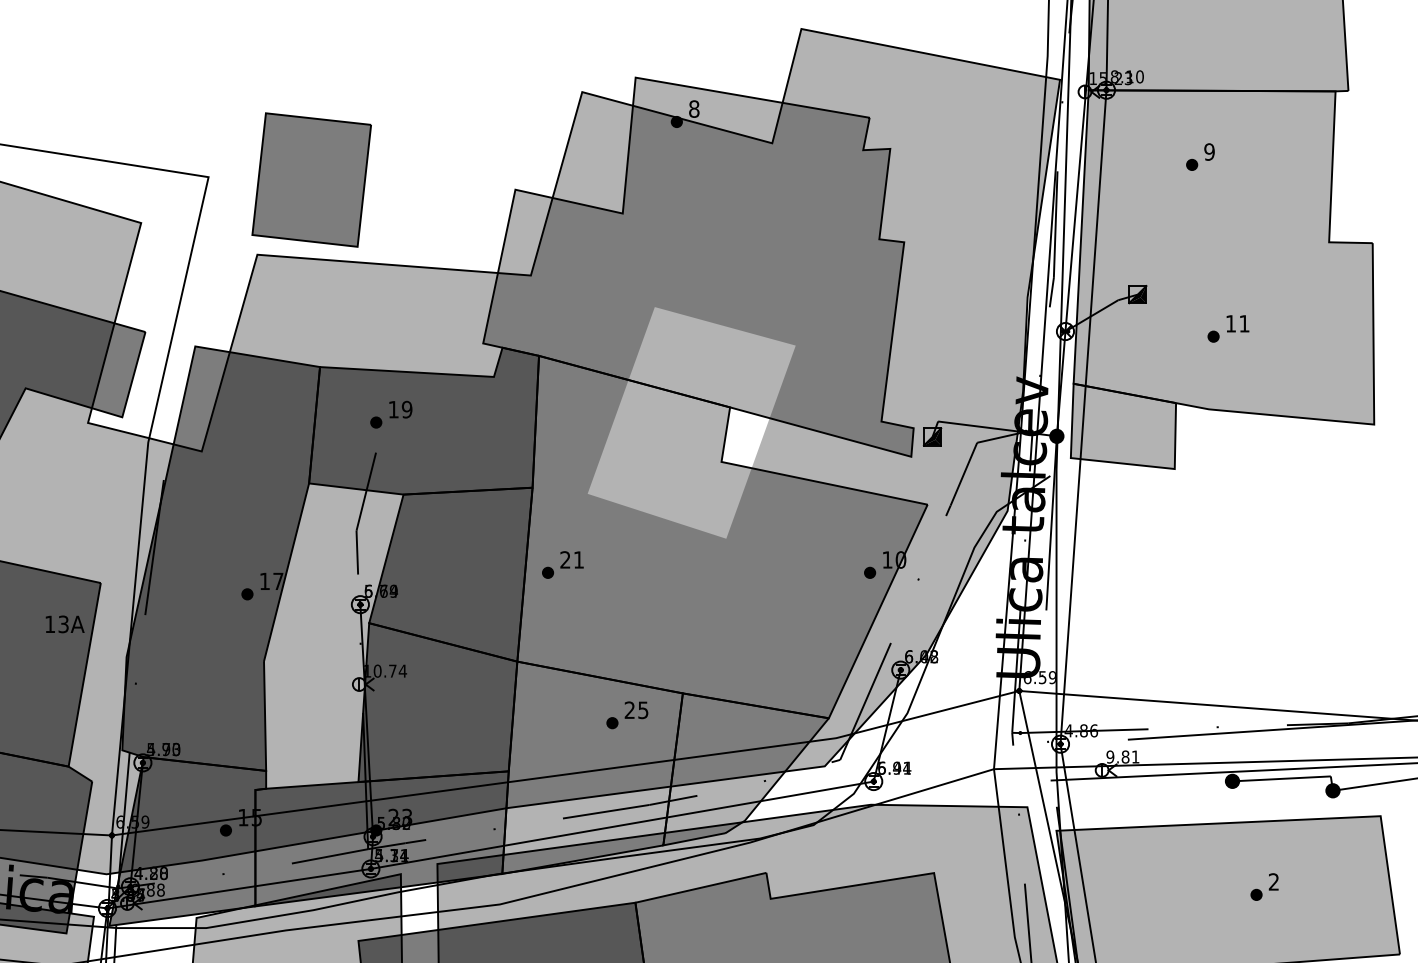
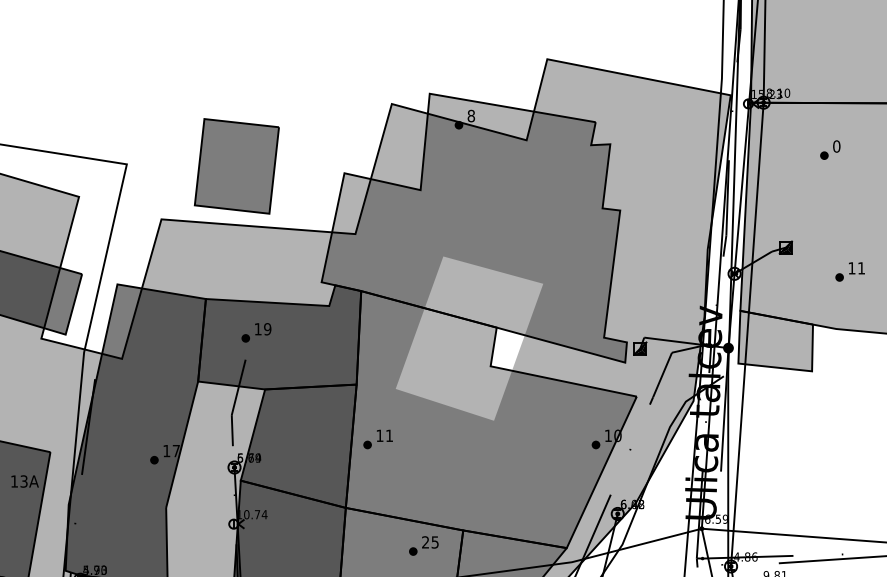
text: (1209, 151) -> (836, 146), 9 -> 0
part: (311, 179) -> (236, 165), moved
text: (564, 559) -> (379, 435), 21 -> 11

